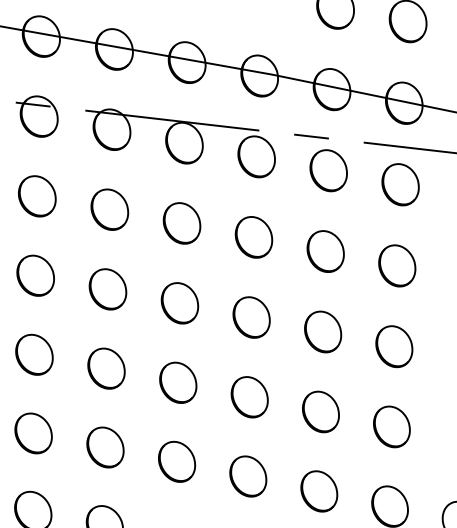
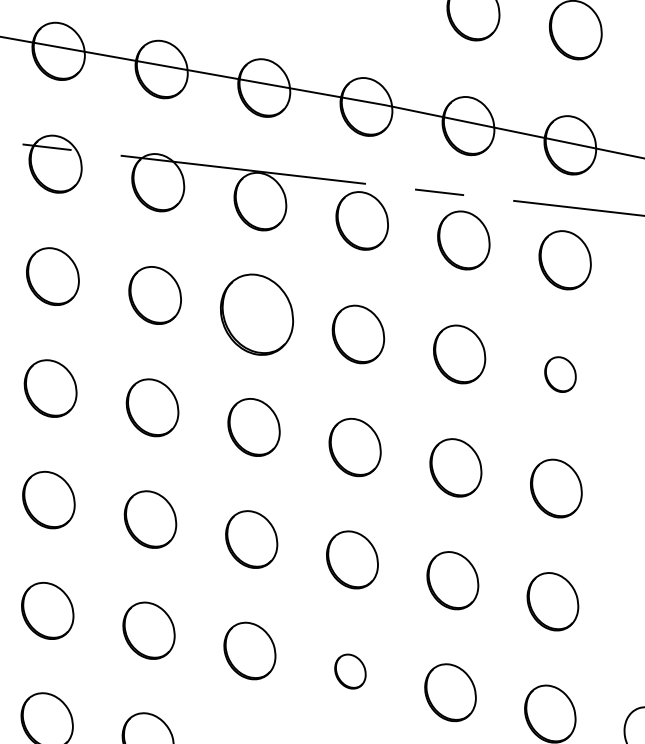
part: (181, 223) -> (256, 314), size x1.4
part: (397, 265) -> (560, 374), size x0.6
part: (248, 476) -> (350, 671), size x0.6

